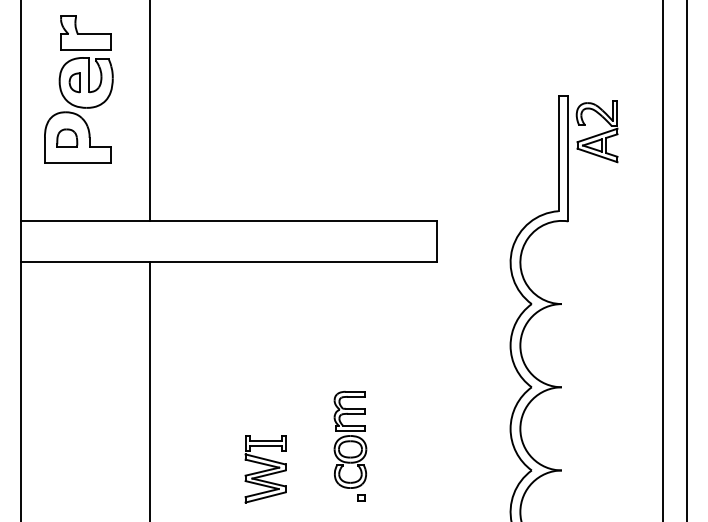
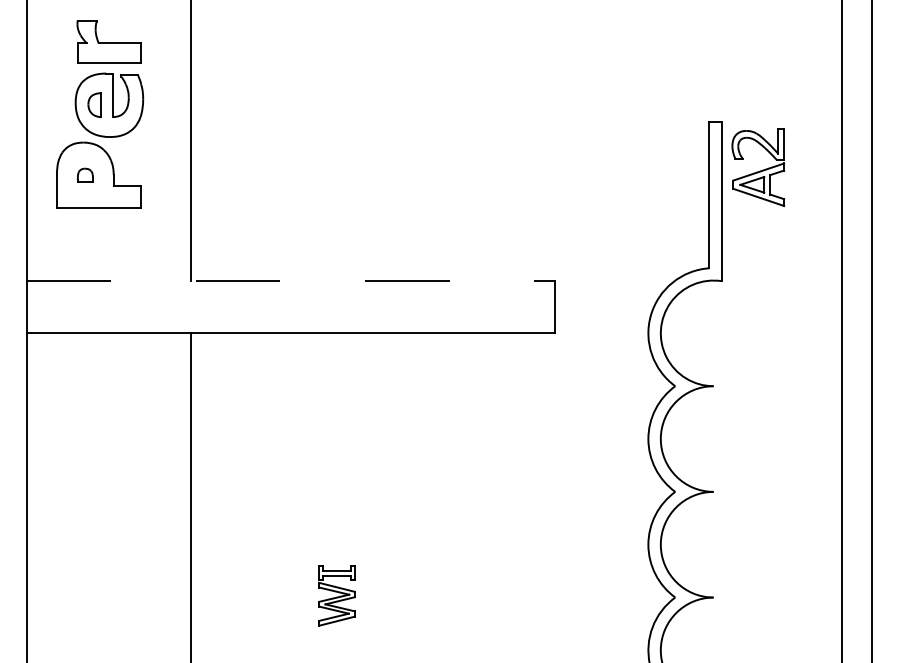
part: (67, 137) -> (85, 174), size x0.6
line: (229, 220) -> (291, 280), solid -> dashed
part: (350, 446) -> (445, 567), removed
part: (265, 469) -> (337, 596), size x0.7

